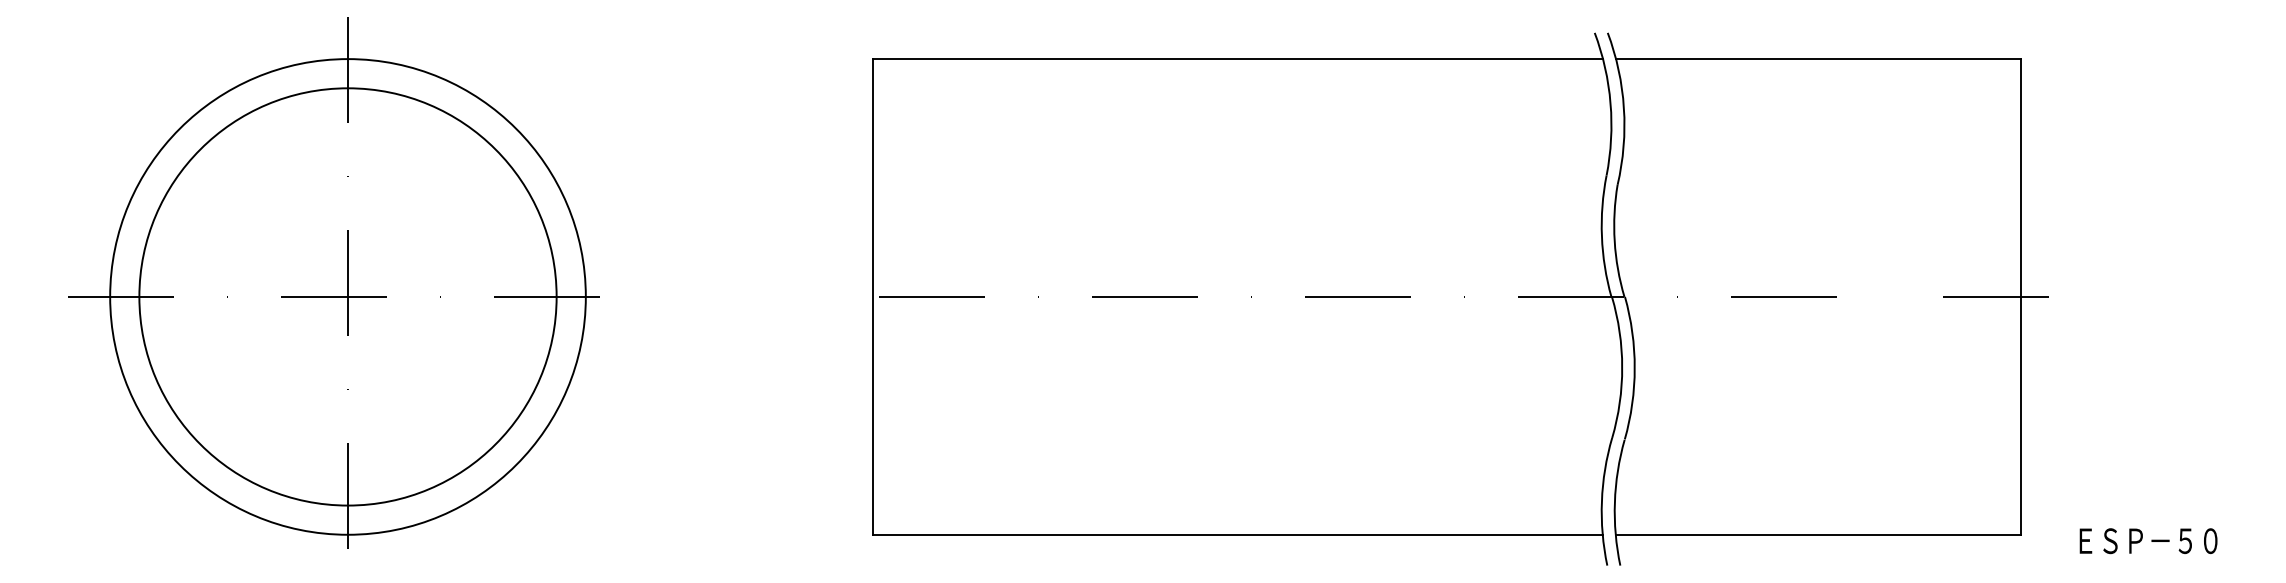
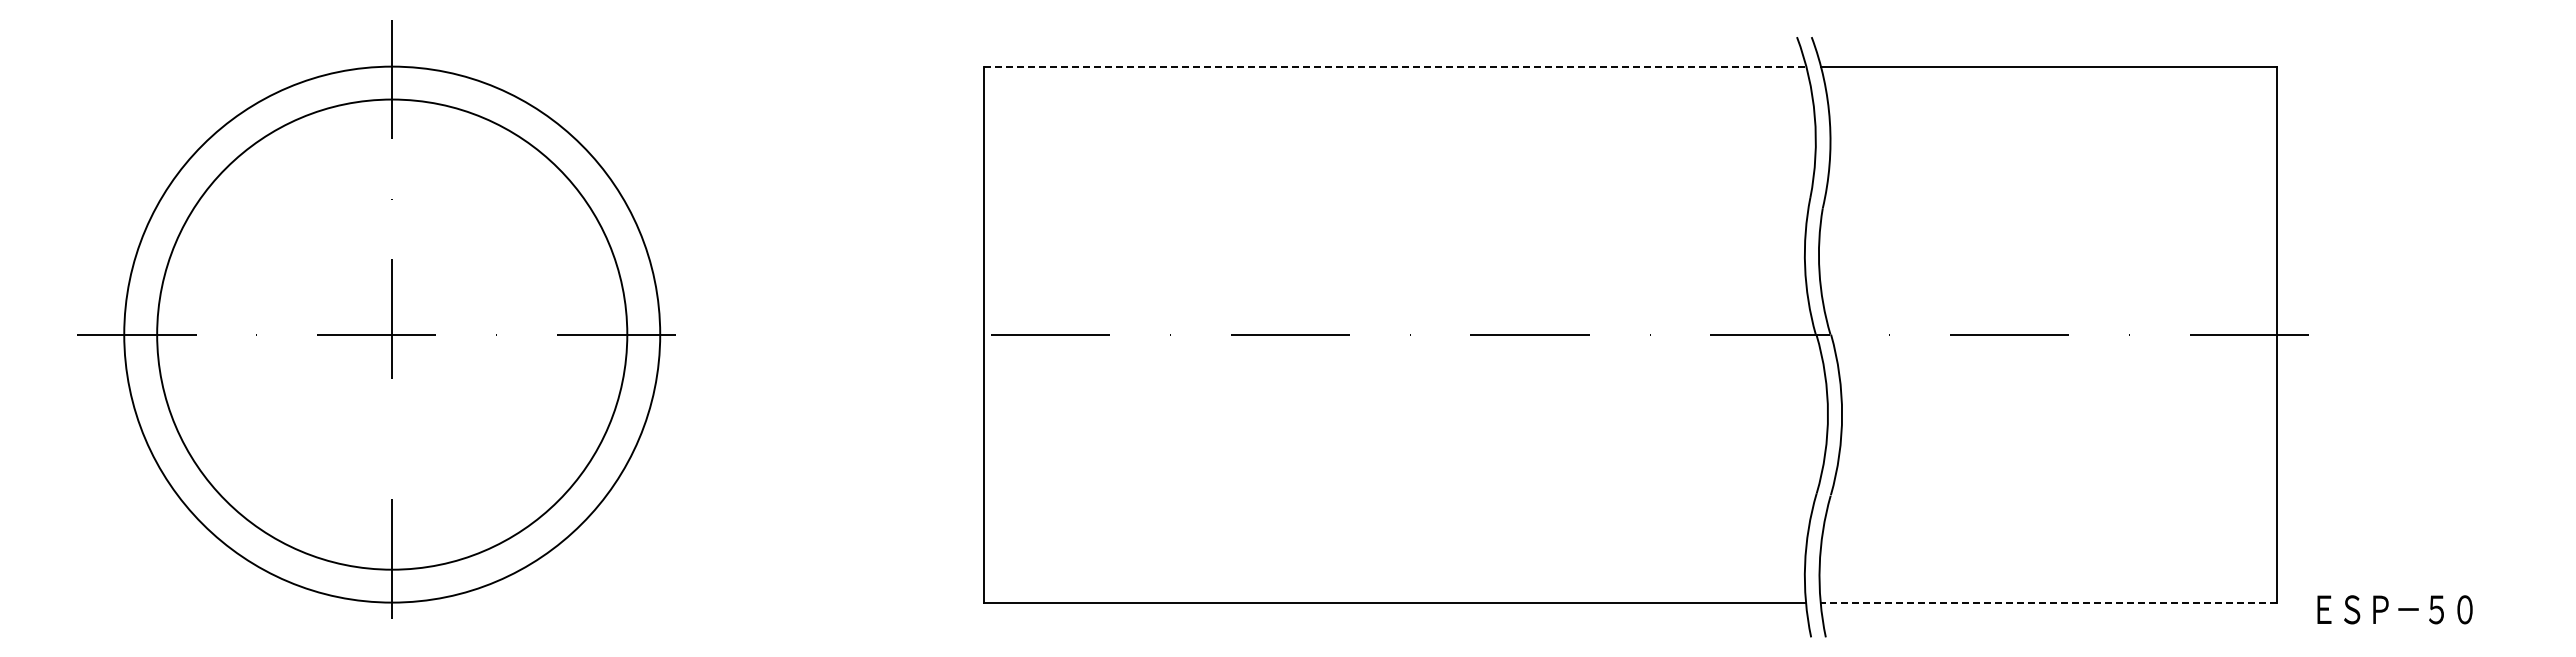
line: (1238, 58) -> (1395, 66), solid -> dashed
line: (1817, 534) -> (2048, 602), solid -> dashed
text: (2148, 540) -> (2394, 609), moved

